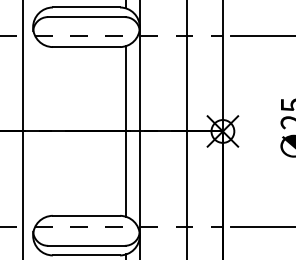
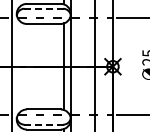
line: (87, 16) -> (44, 8), solid -> dashed
line: (87, 245) -> (44, 124), solid -> dashed

